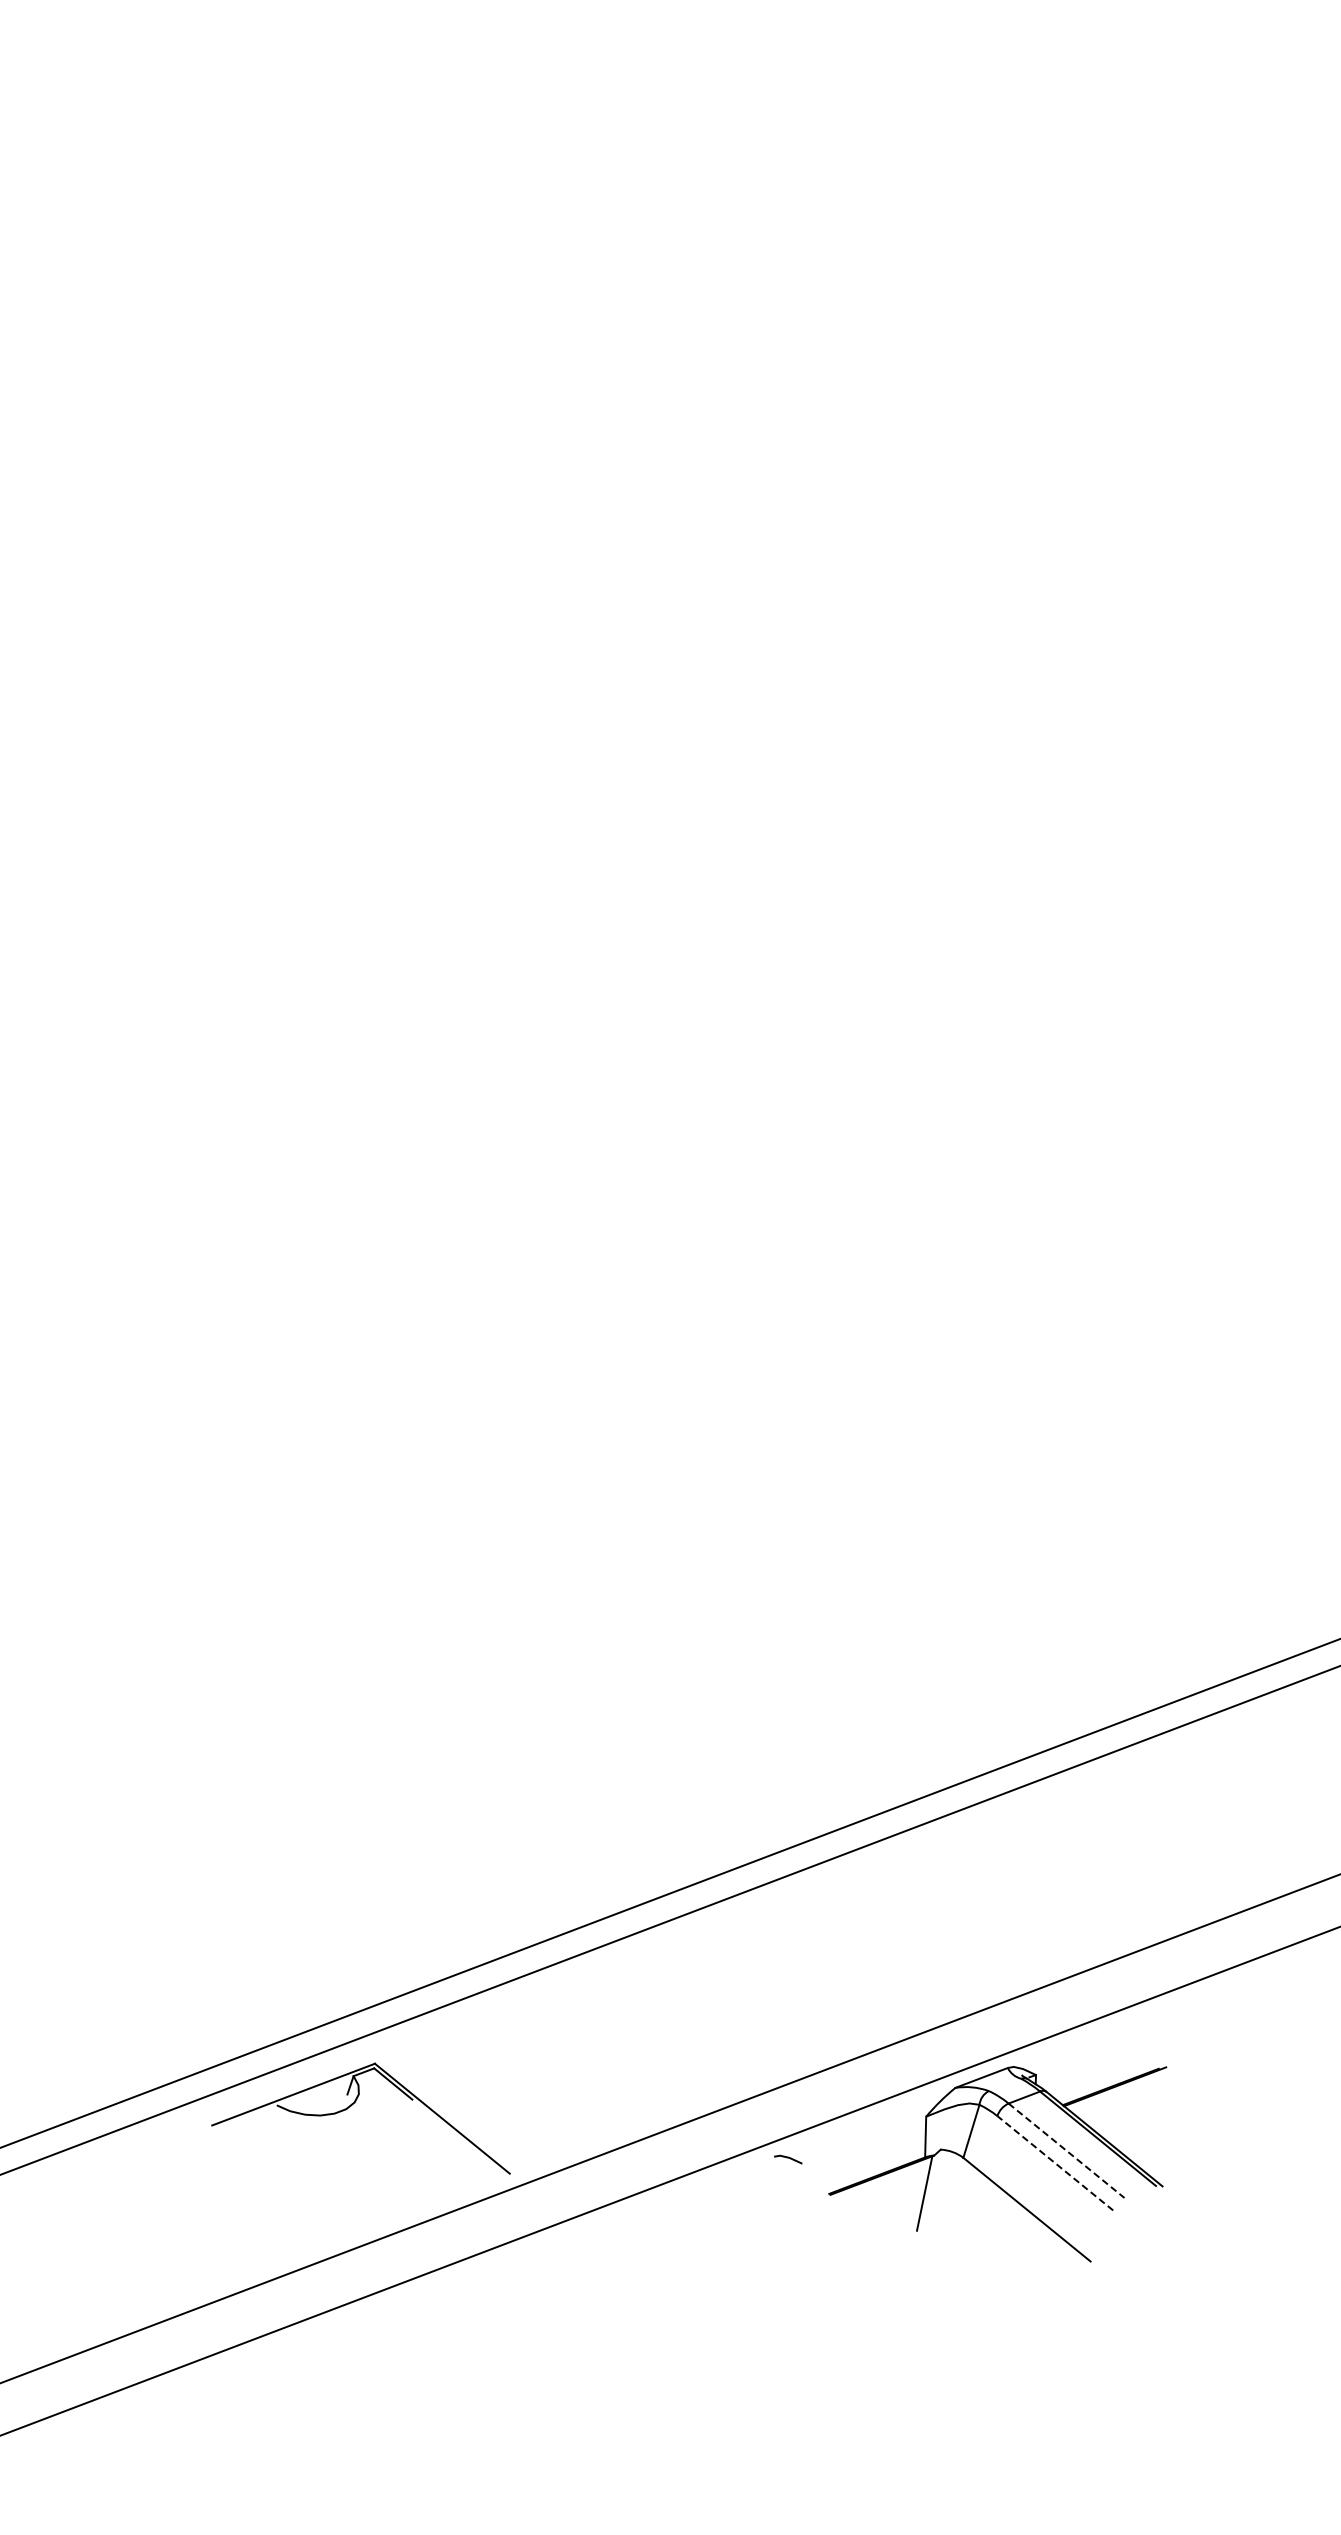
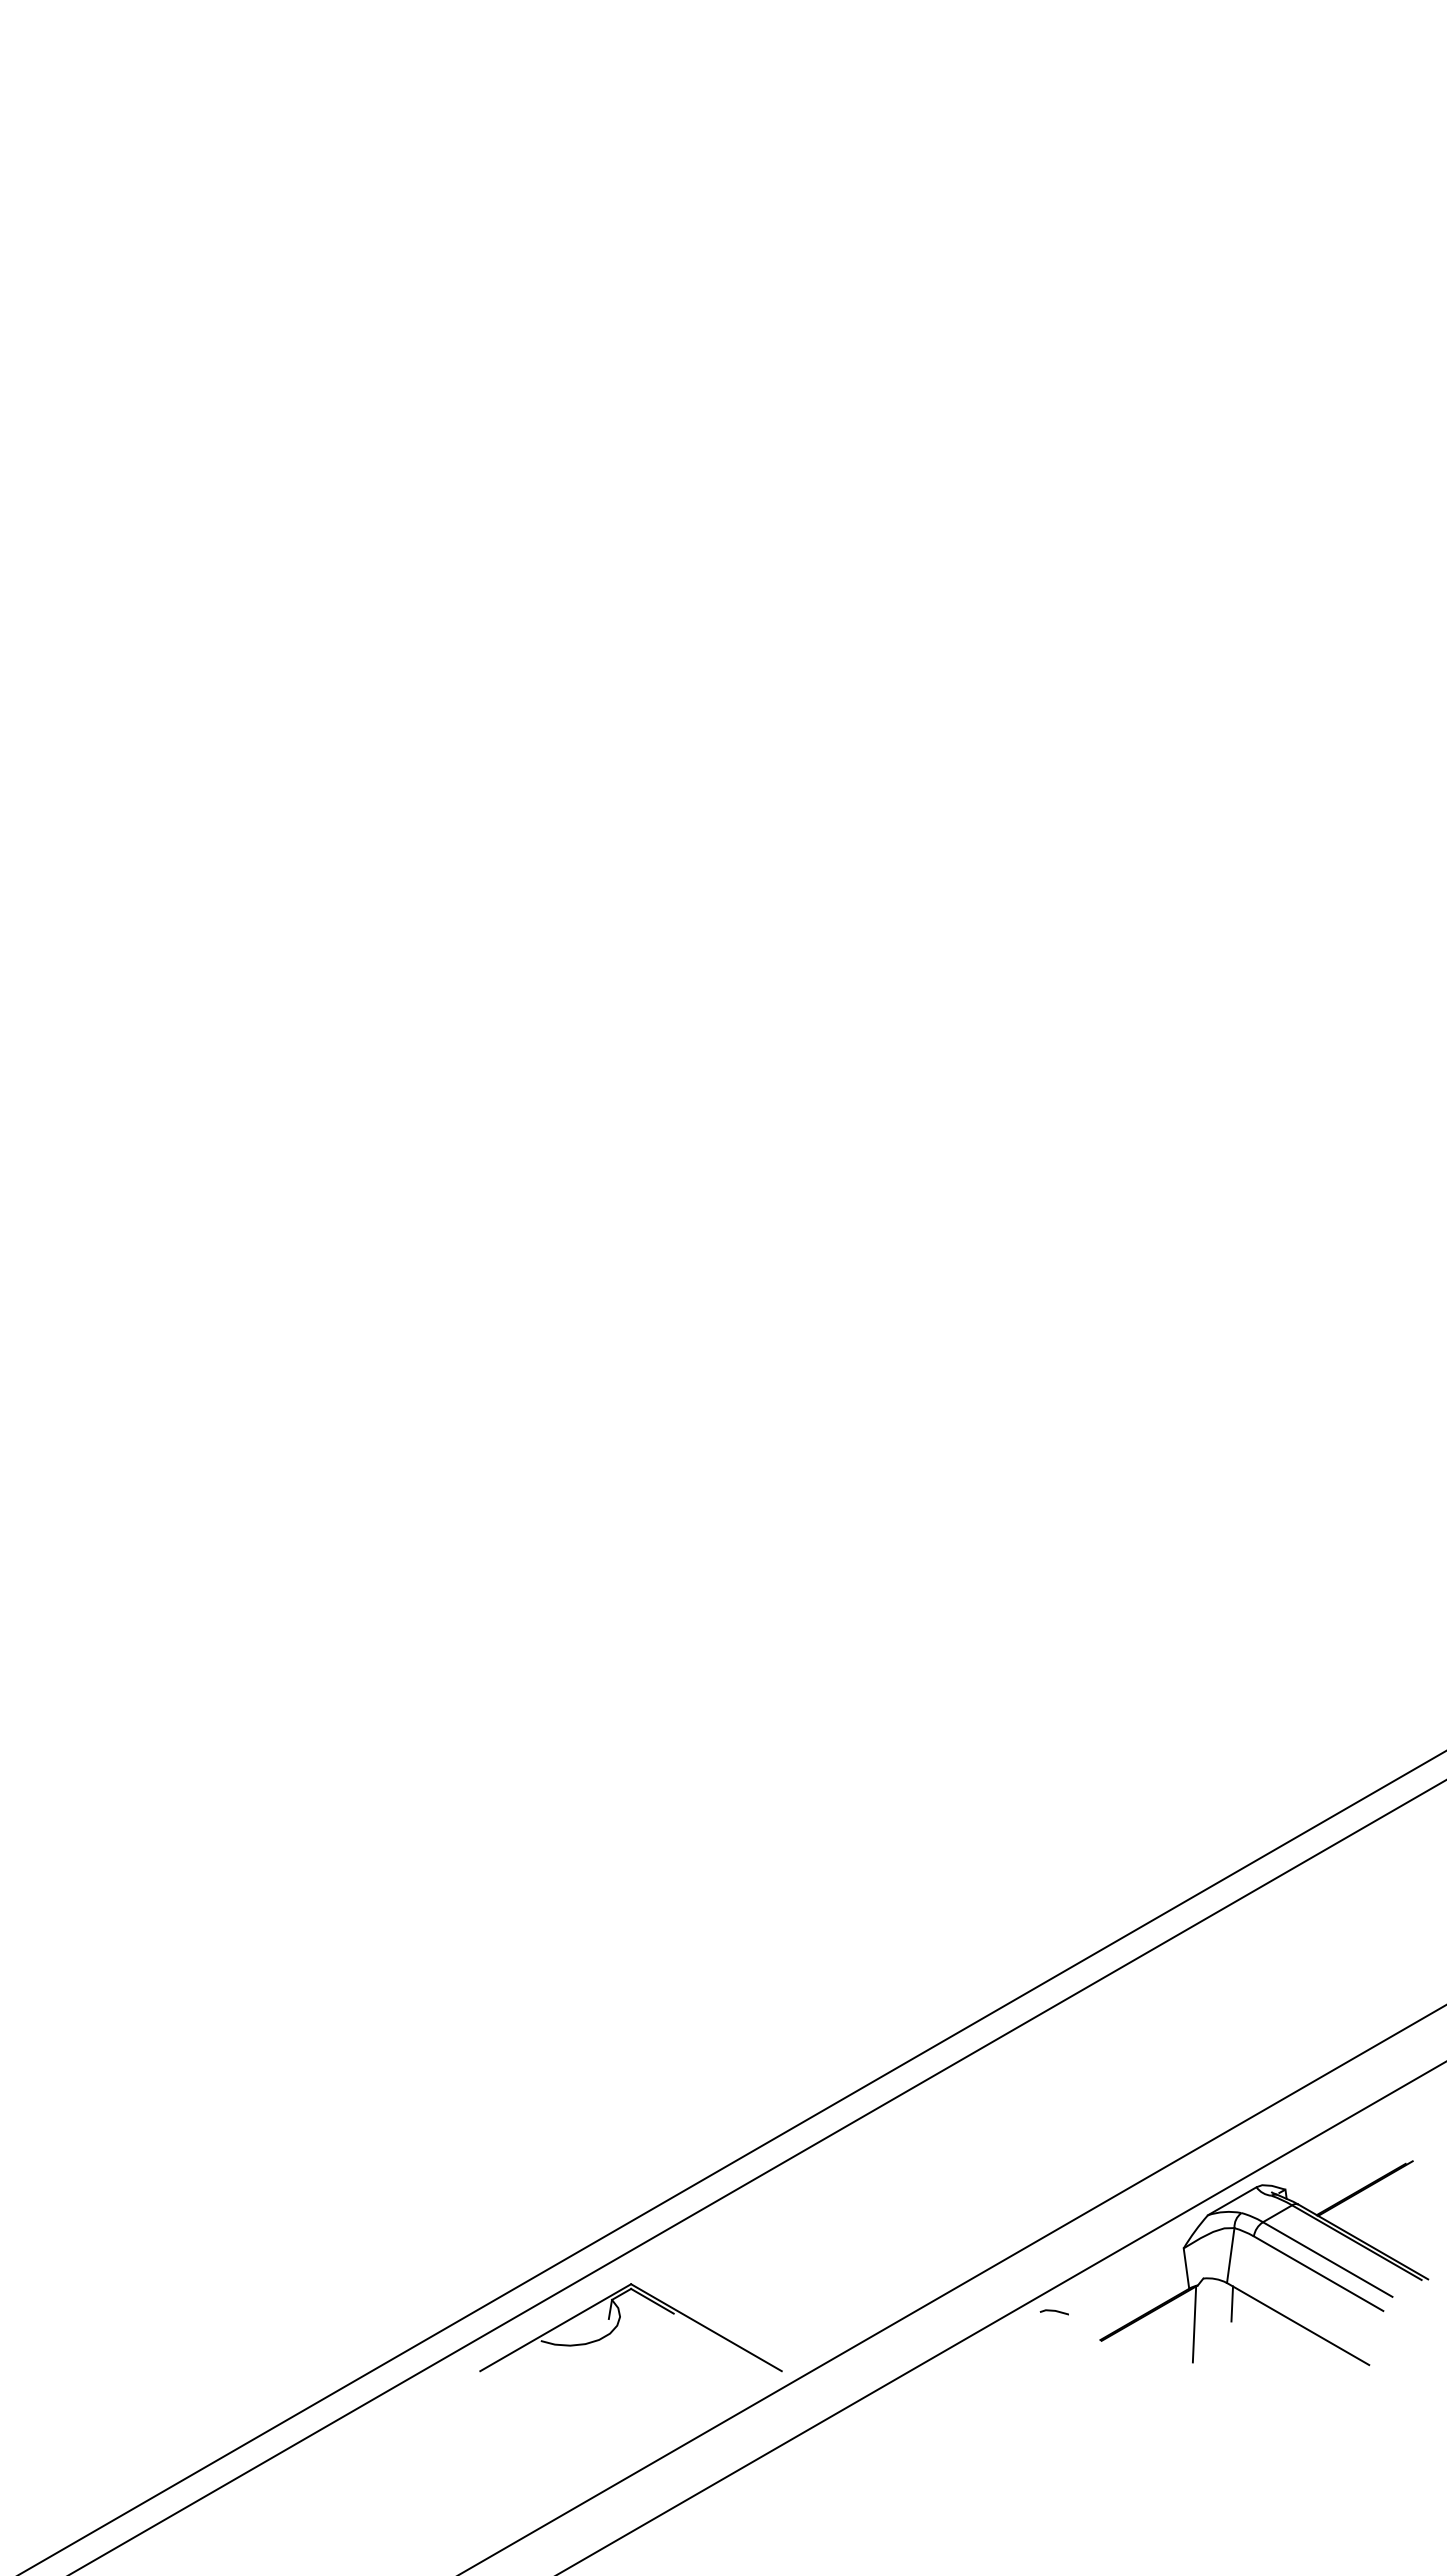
line: (1066, 2150) -> (1327, 2259), dashed -> solid
line: (1055, 2163) -> (1318, 2273), dashed -> solid
line: (965, 2178) -> (1232, 2303), added

